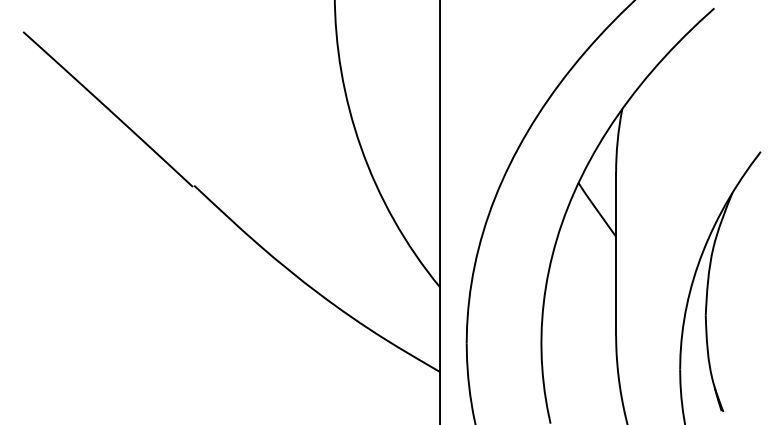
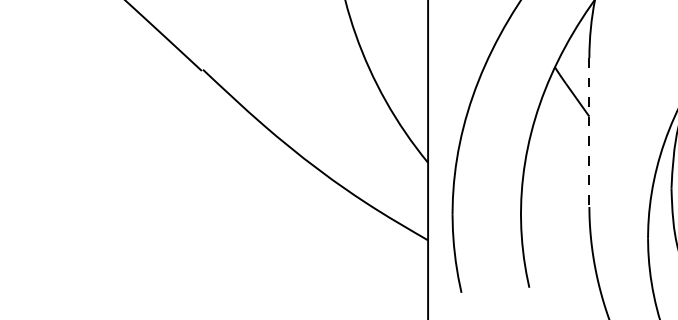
line: (616, 253) -> (589, 131), solid -> dashed

